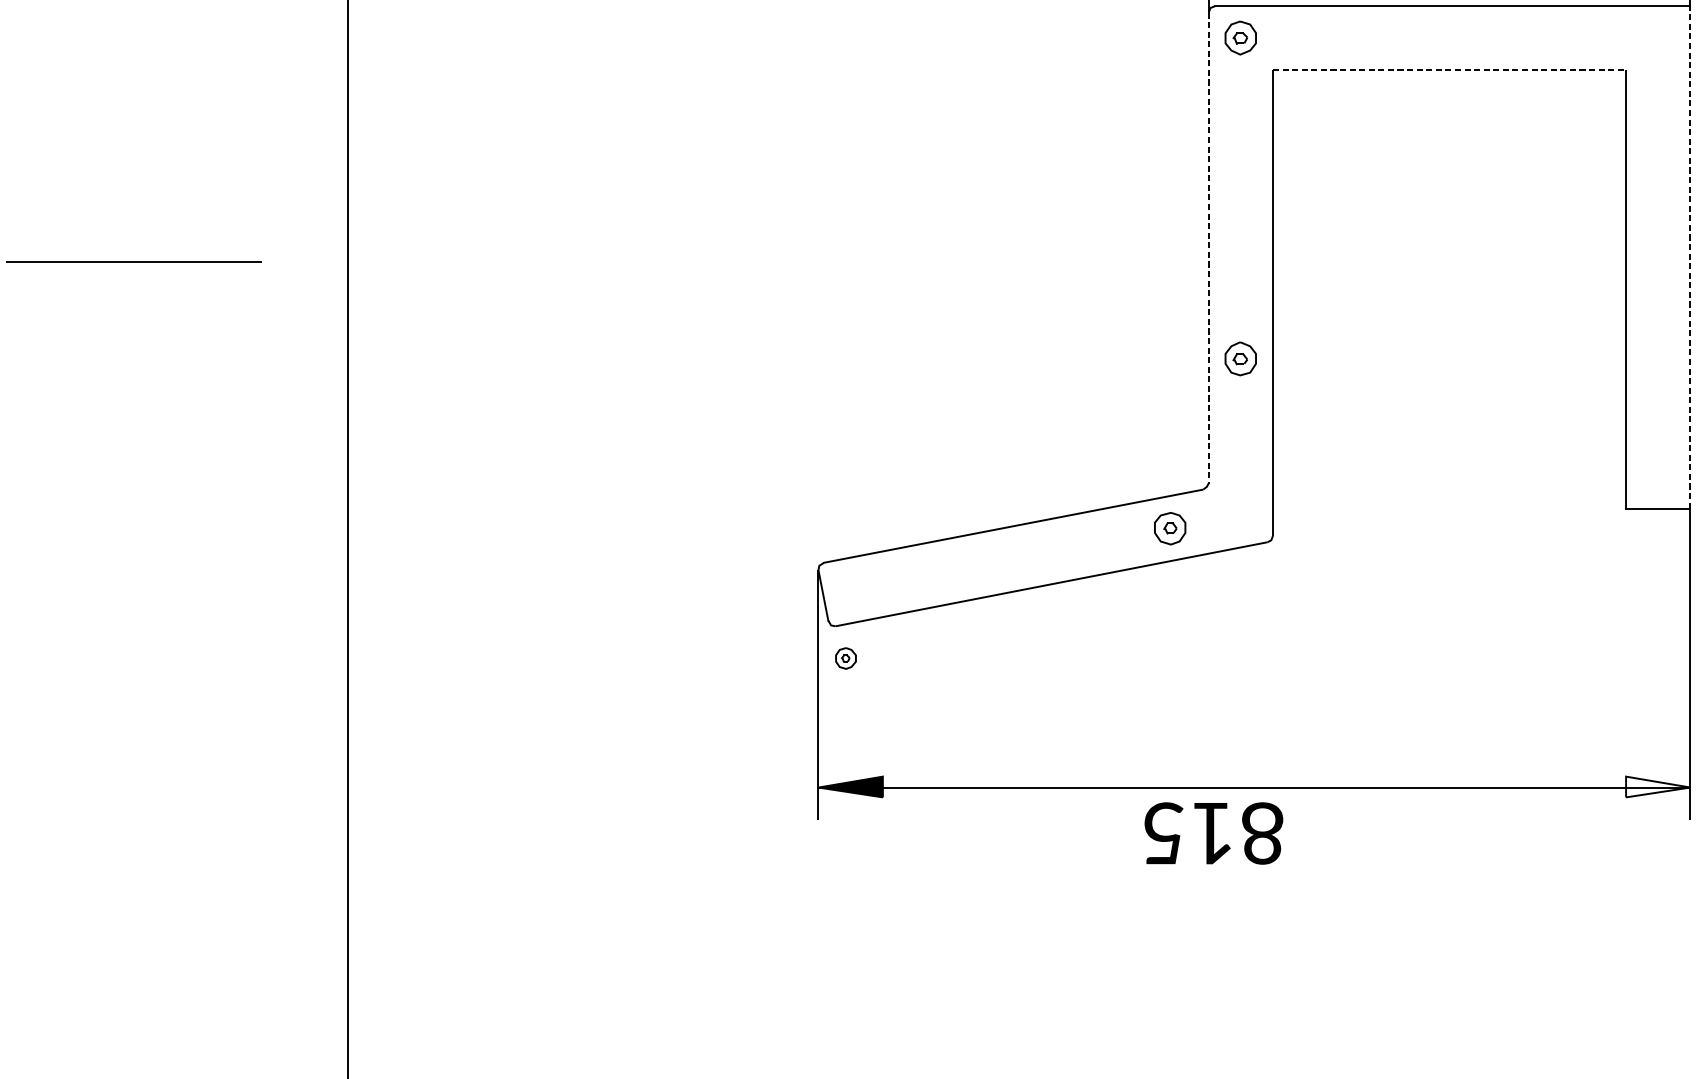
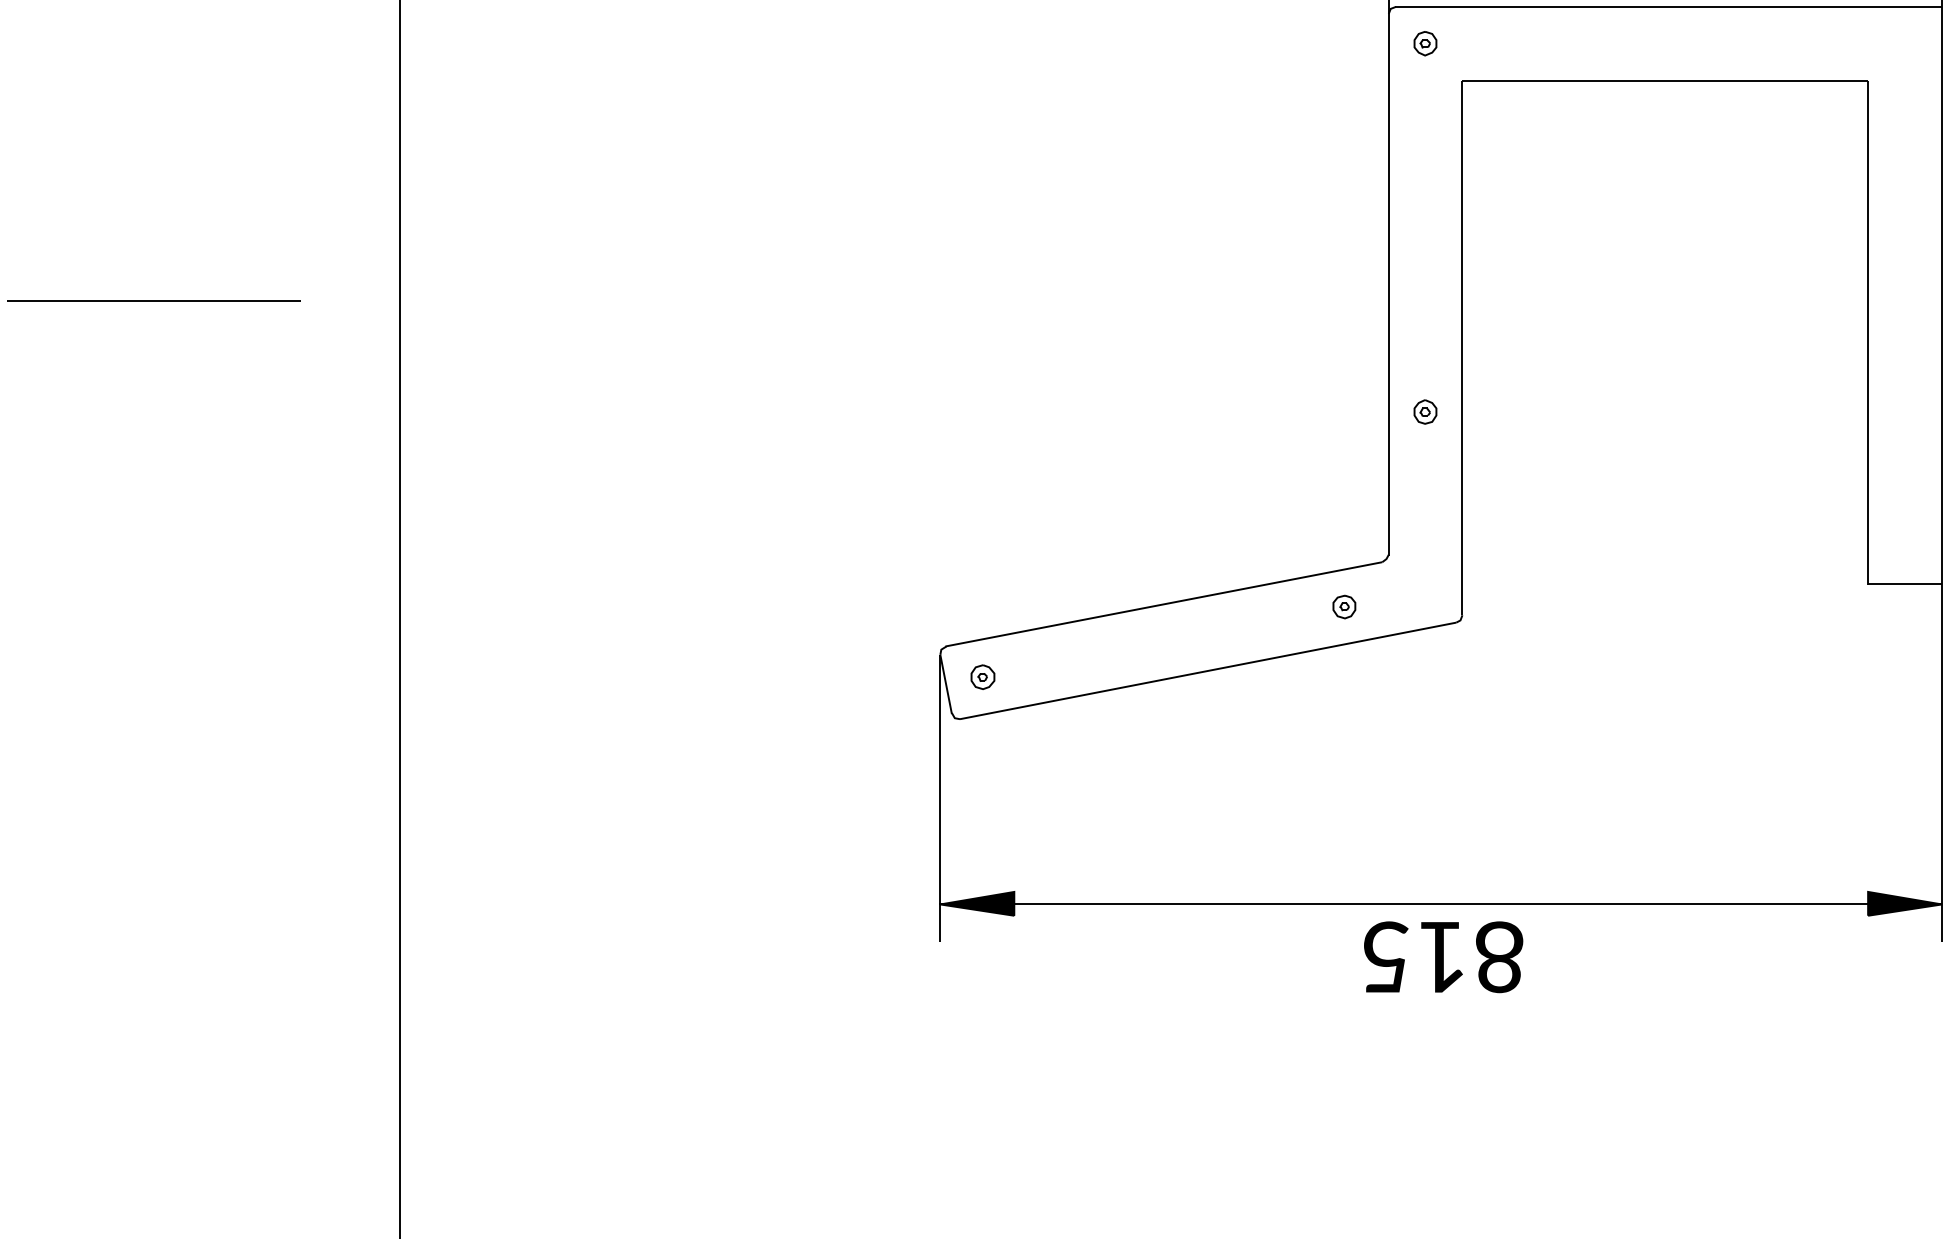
part: (1240, 38) -> (1425, 43), size x0.62
line: (1449, 70) -> (1665, 80), dashed -> solid
line: (1208, 248) -> (1388, 285), dashed -> solid
line: (1690, 257) -> (1942, 295), dashed -> solid
part: (1240, 358) -> (1425, 411), size x0.62
part: (1170, 528) -> (1344, 606), size x0.62
part: (845, 657) -> (982, 676), moved
fill: (1658, 786) -> (1905, 903), added
text: (1213, 833) -> (1443, 957), moved

